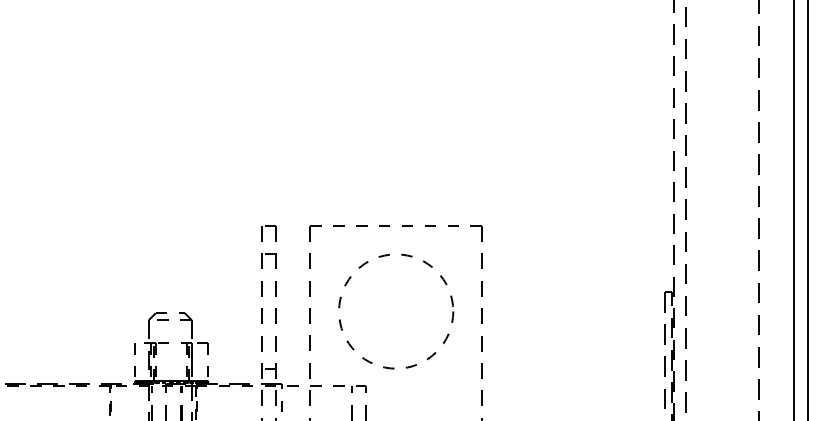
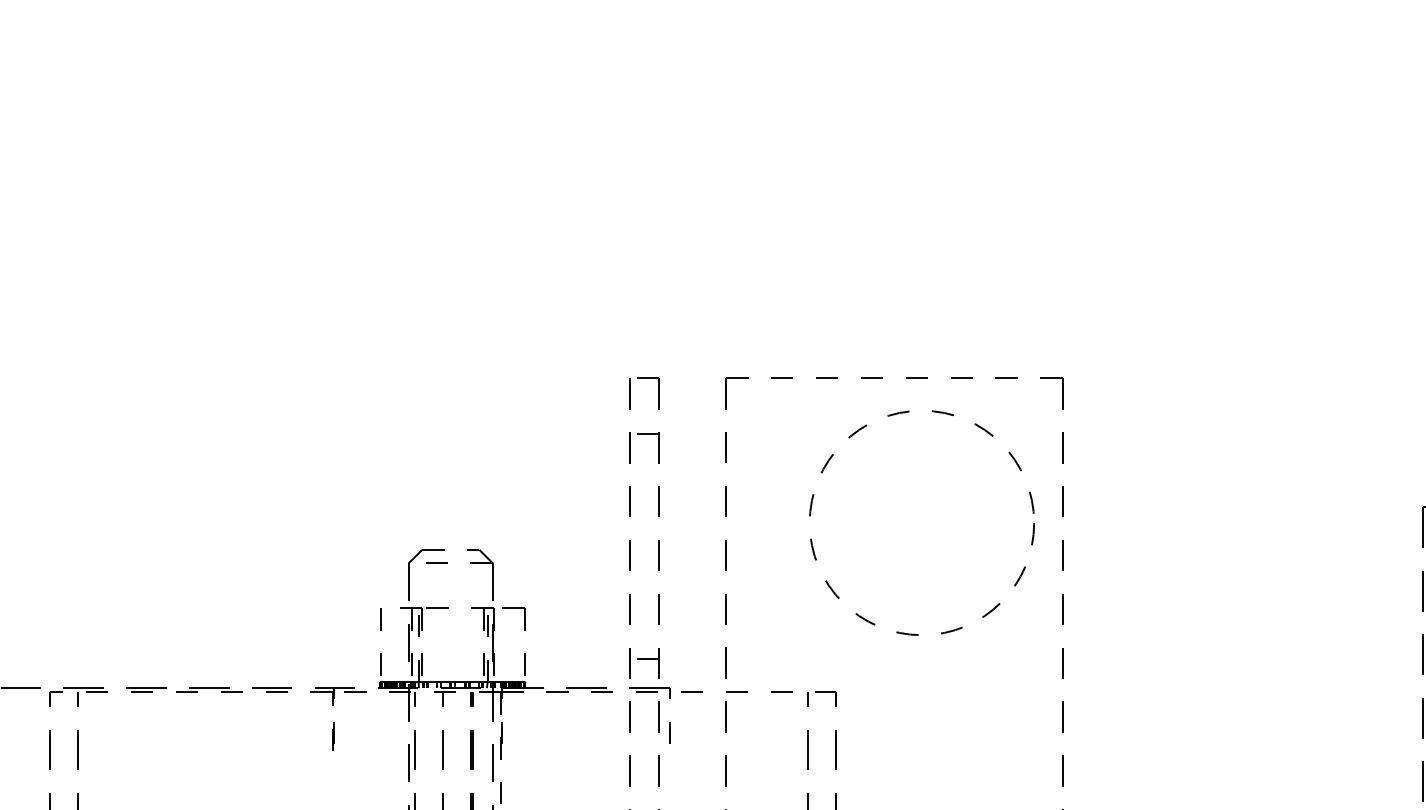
circle: (396, 311) -> (922, 522), moved

